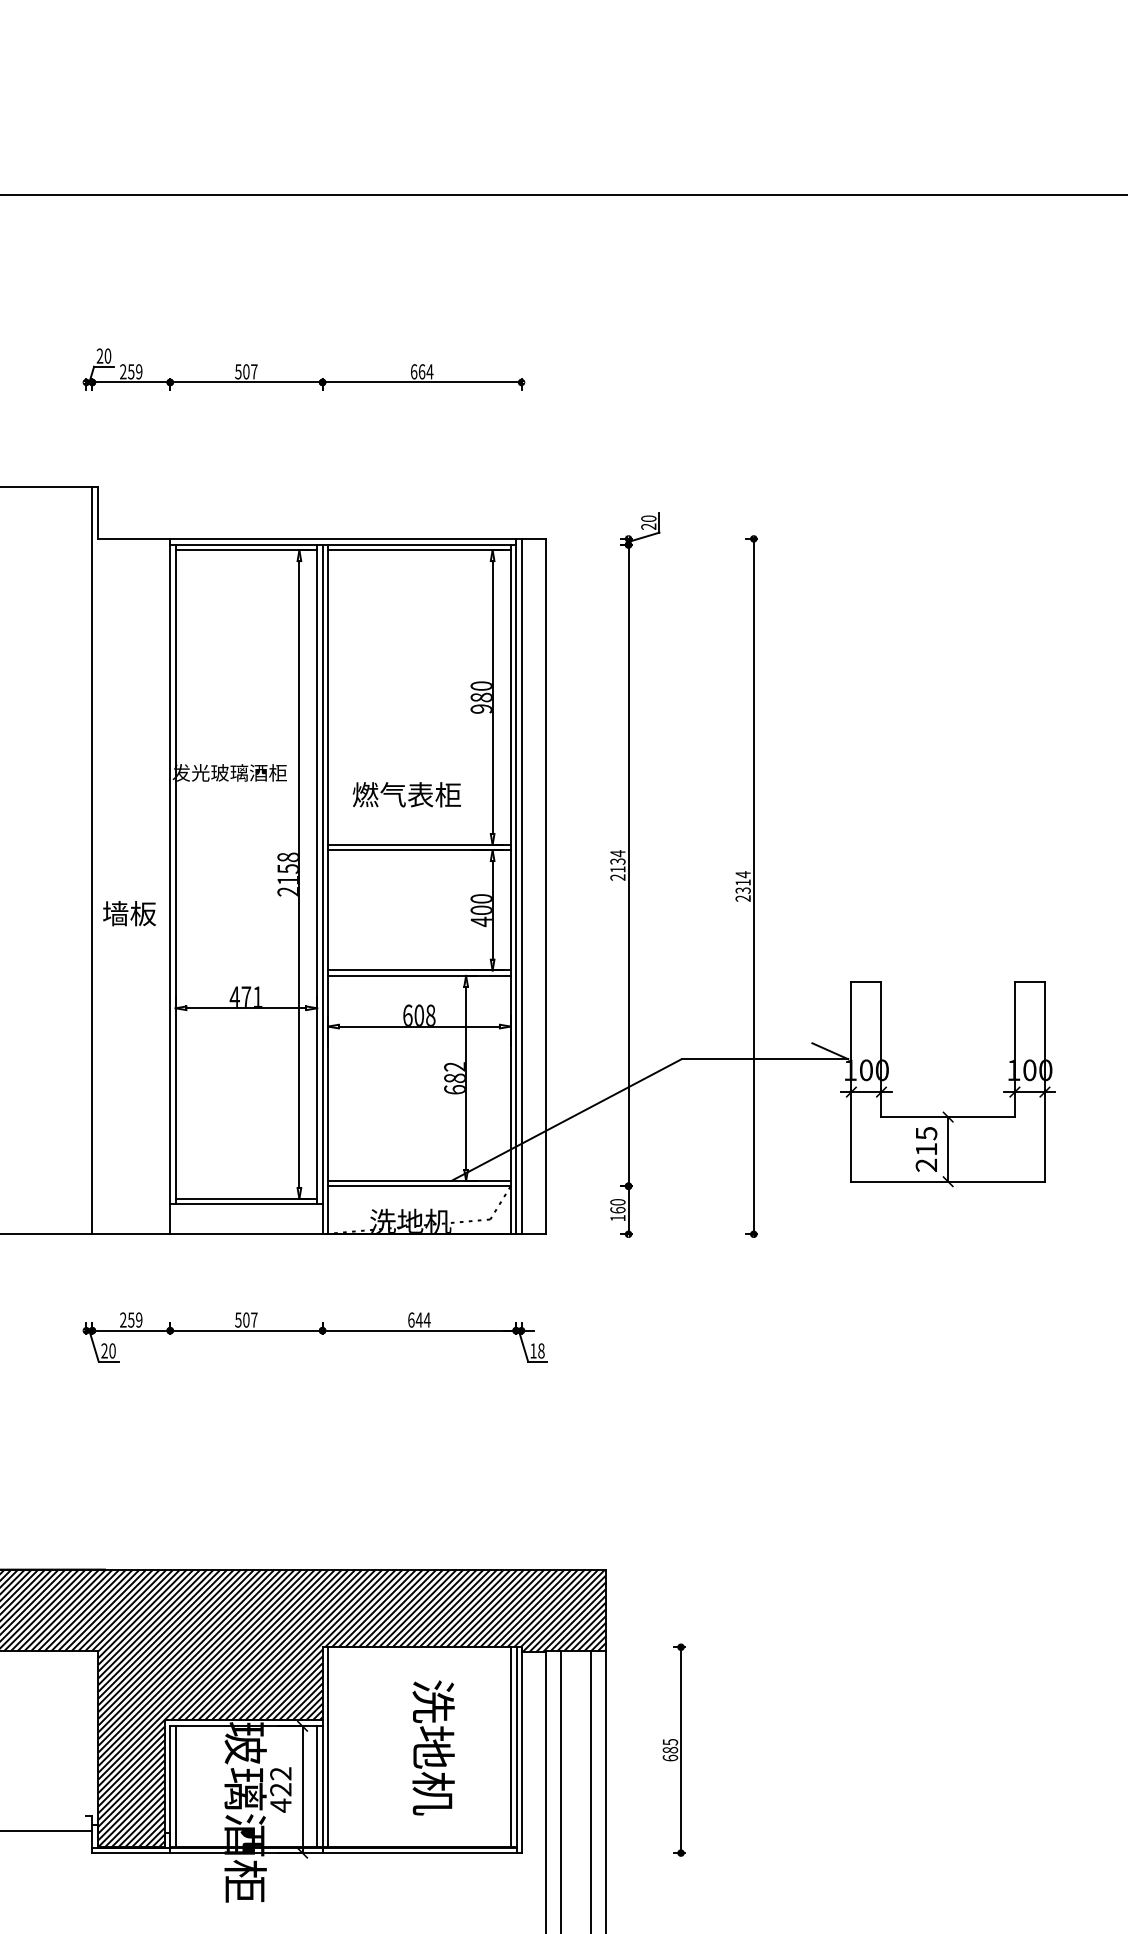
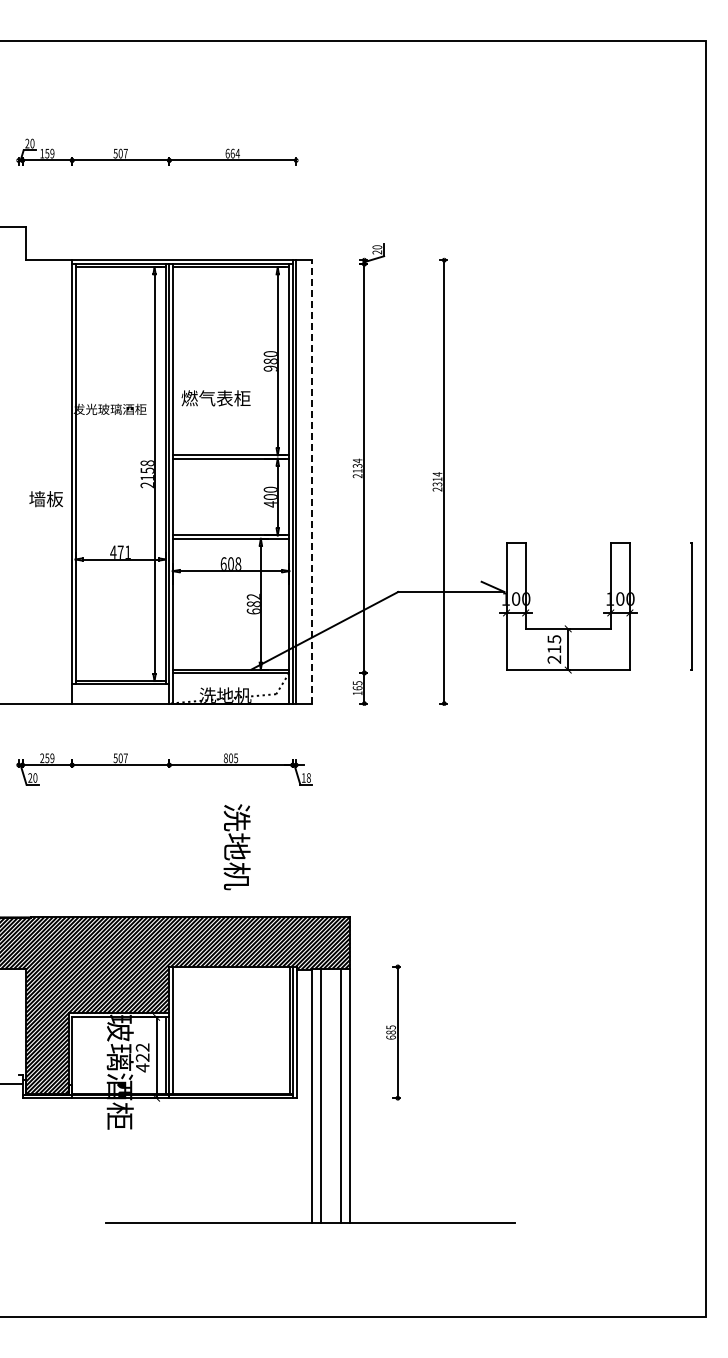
text: (122, 371) -> (41, 153), 259 -> 159
text: (405, 794) -> (215, 398), moved
line: (92, 860) -> (22, 465), removed
line: (545, 885) -> (311, 481), solid -> dashed
text: (617, 1202) -> (357, 683), 160 -> 165
text: (418, 1320) -> (230, 758), 644 -> 805
text: (432, 1748) -> (236, 847), moved
line: (175, 1786) -> (75, 1055), removed

